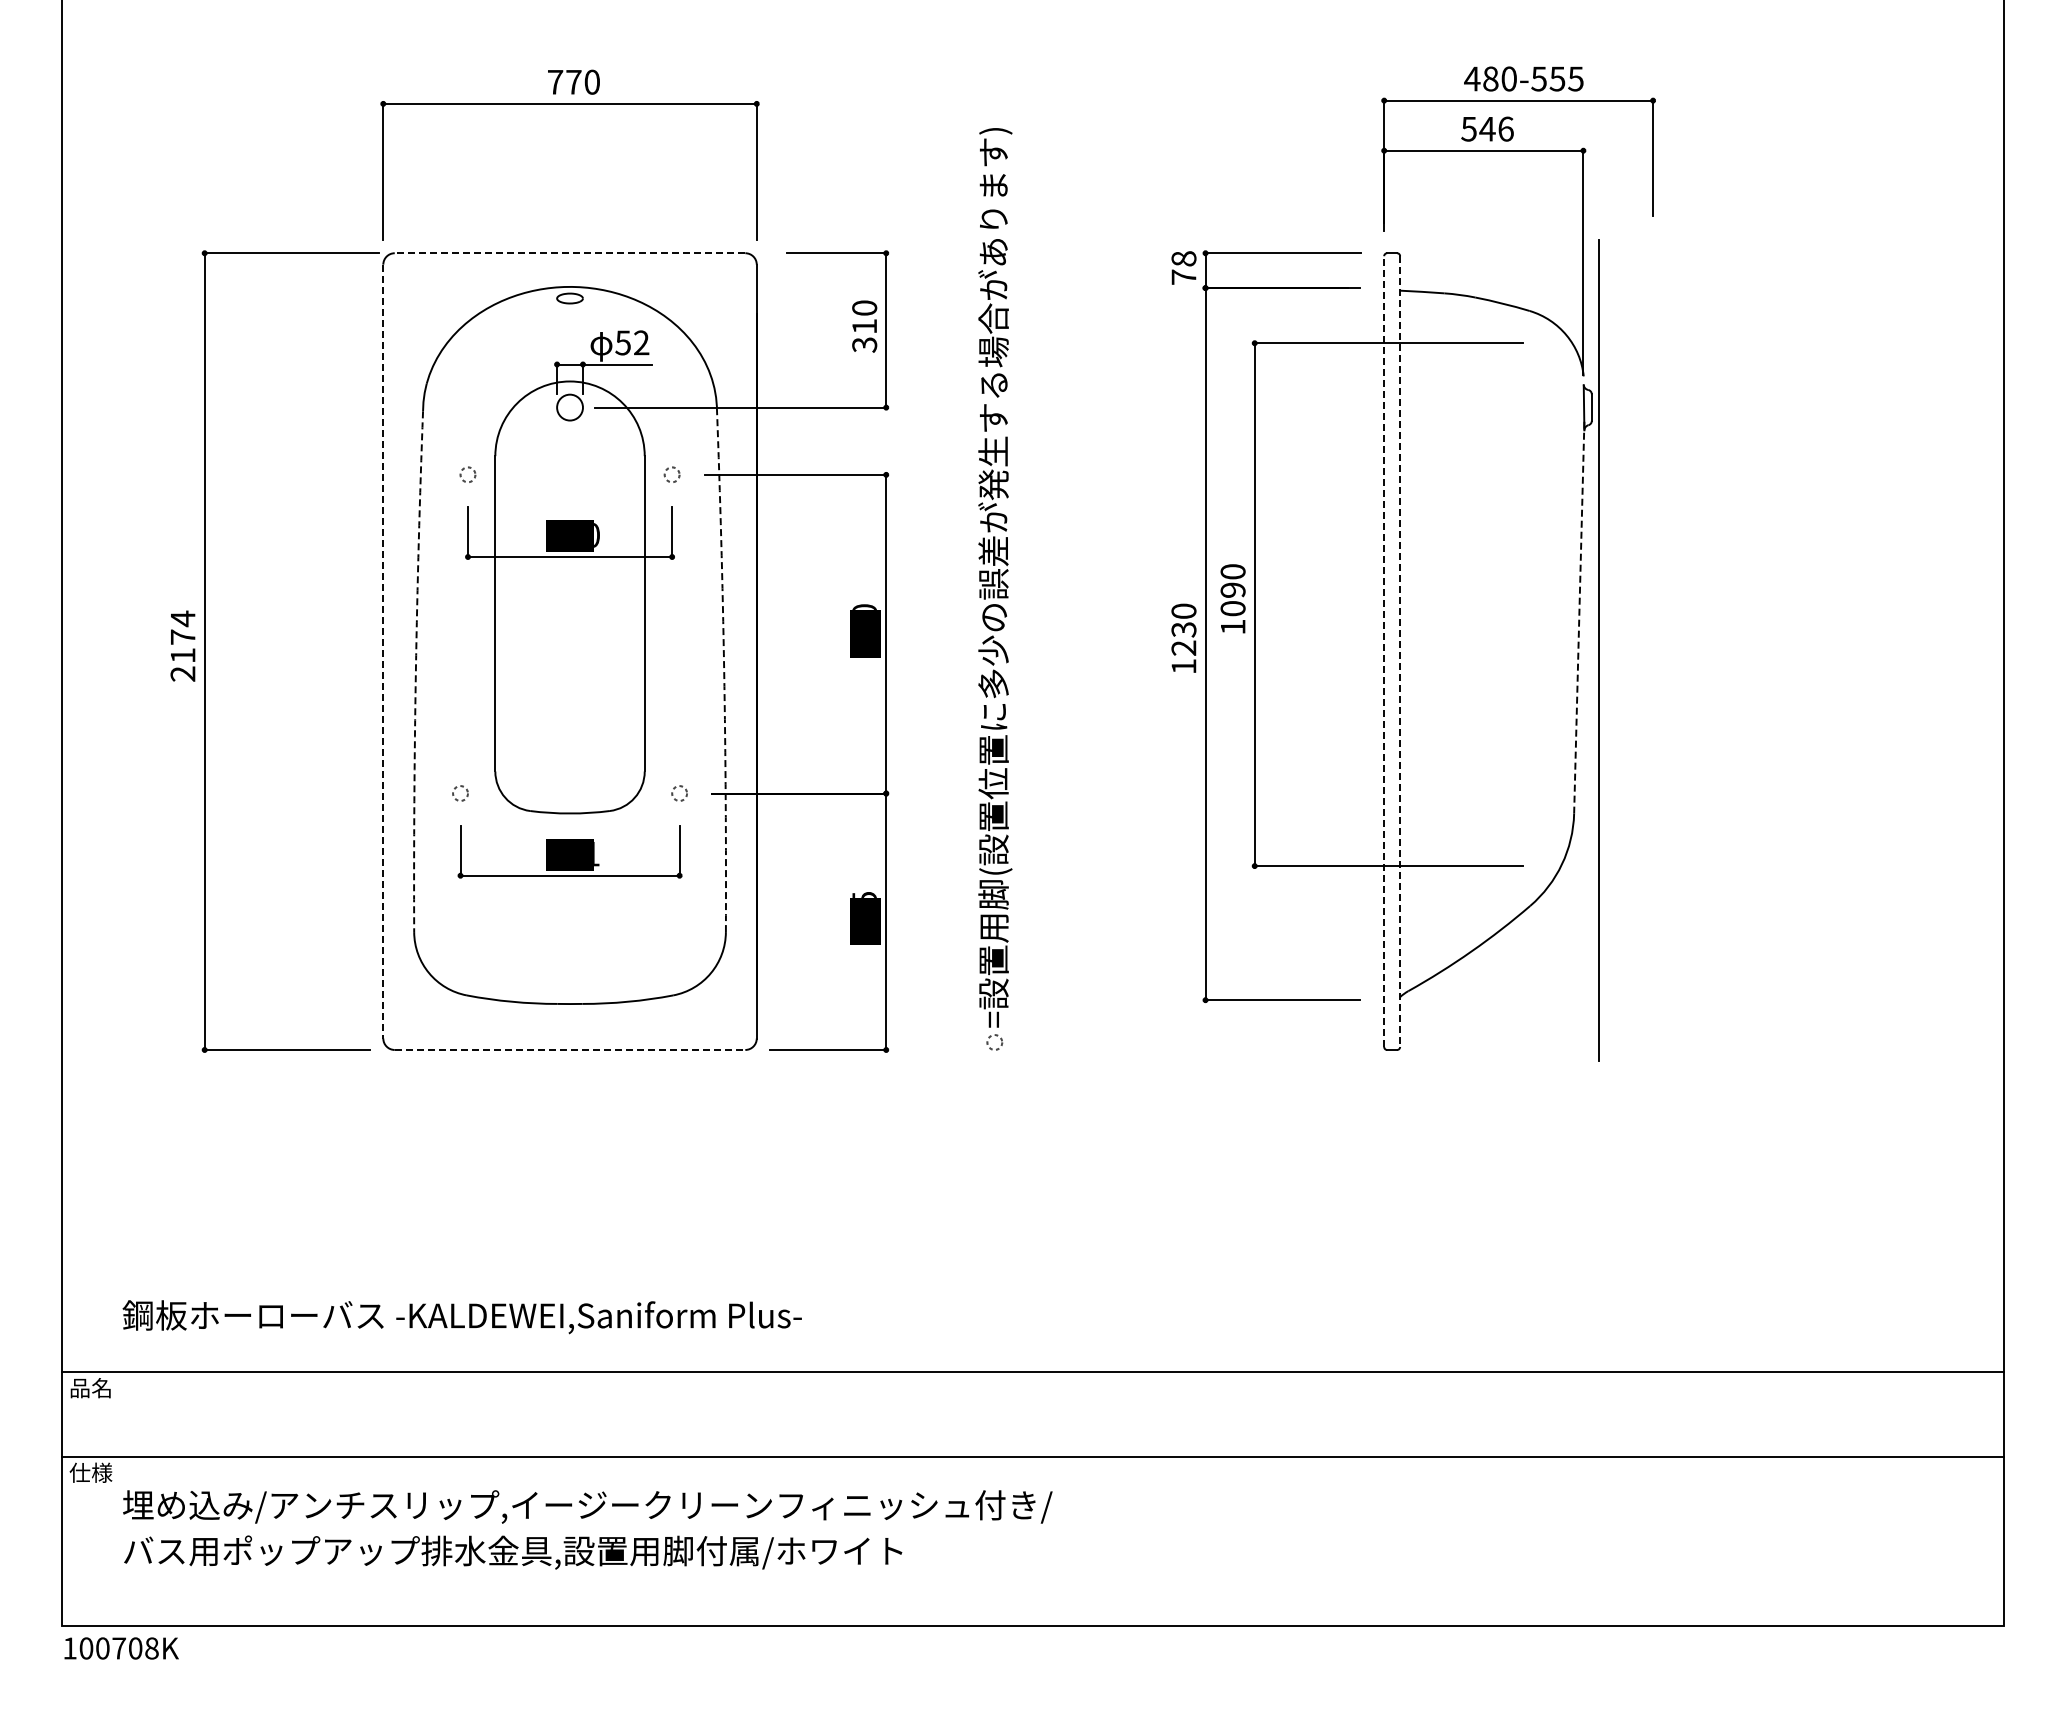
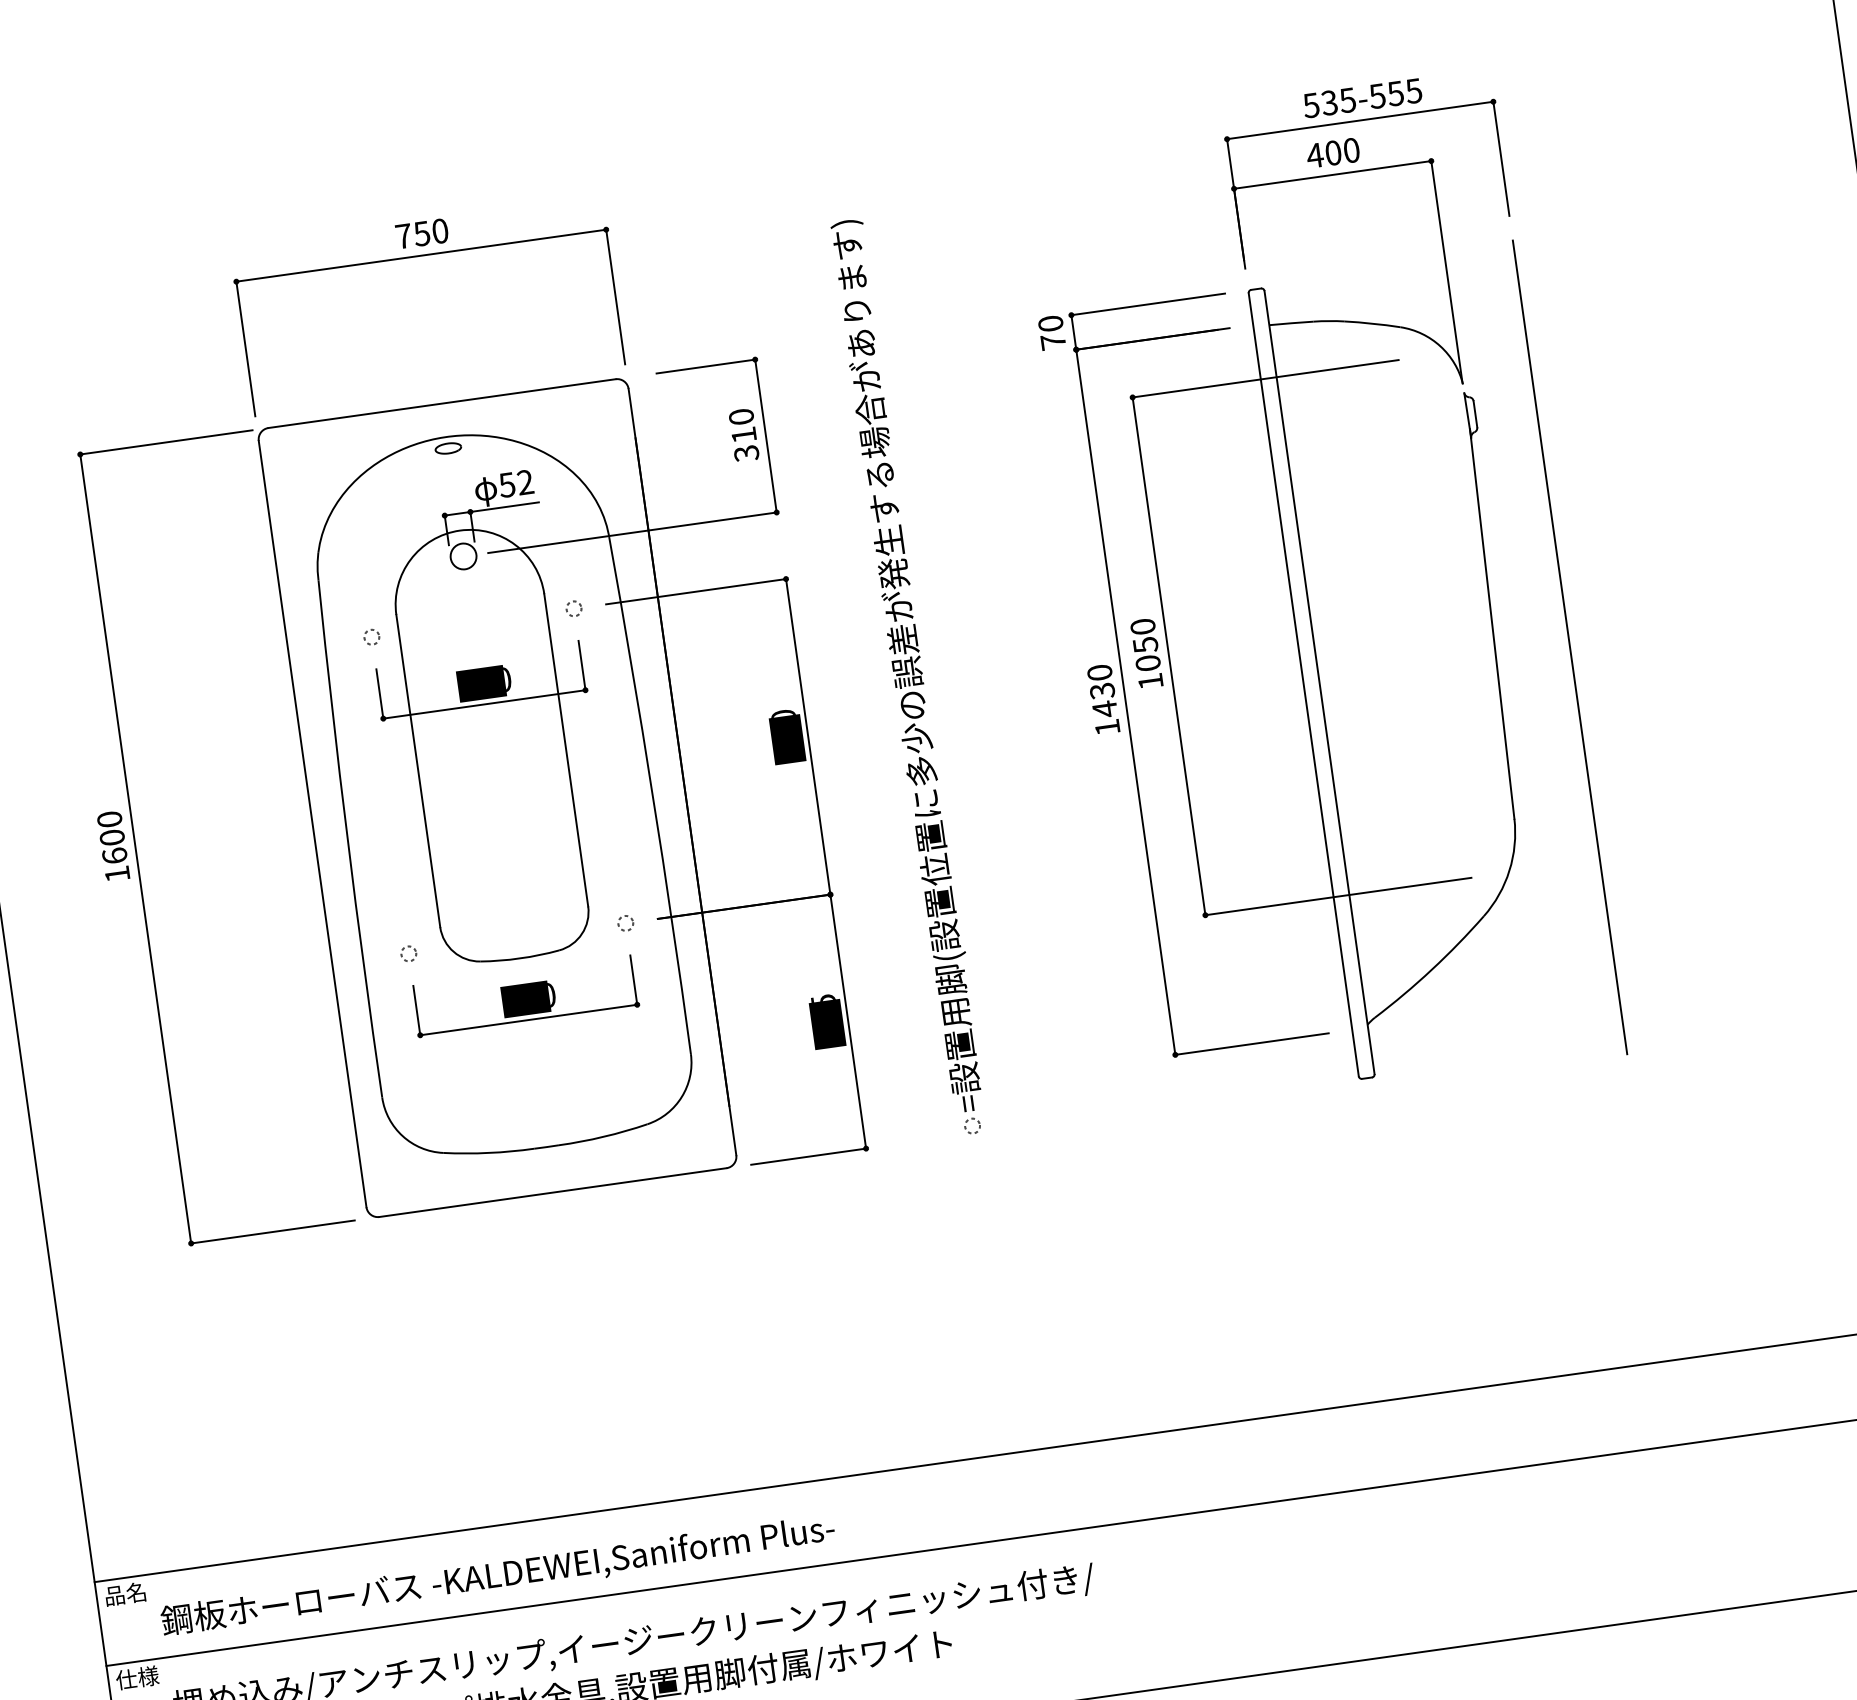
text: (1490, 78) -> (1329, 102), 480-555 -> 535-555
text: (573, 82) -> (421, 234), 770 -> 750
text: (1486, 128) -> (1332, 152), 546 -> 400
line: (569, 253) -> (441, 403), dashed -> solid
text: (1184, 258) -> (1051, 323), 78 -> 70
text: (1232, 590) -> (1145, 645), 1090 -> 1050
line: (1579, 617) -> (1492, 623), dashed -> solid
text: (182, 645) -> (112, 845), 2174 -> 1600
text: (1183, 648) -> (1104, 709), 1230 -> 1430
line: (1598, 650) -> (1569, 647), moved
line: (383, 651) -> (312, 823), dashed -> solid
line: (1384, 651) -> (1304, 684), dashed -> solid
line: (1400, 652) -> (1320, 683), dashed -> solid
arc: (724, 670) -> (653, 795), dashed -> solid
arc: (415, 671) -> (347, 839), dashed -> solid
text: (596, 853) -> (551, 994), 571 -> 440
line: (570, 1049) -> (553, 1192), dashed -> solid
text: (461, 1317) -> (497, 1576), moved

